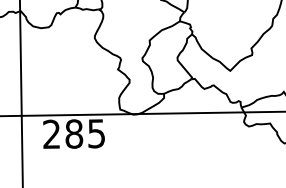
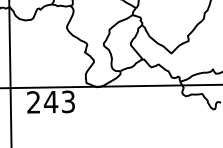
text: (85, 133) -> (59, 101), 285 -> 243

